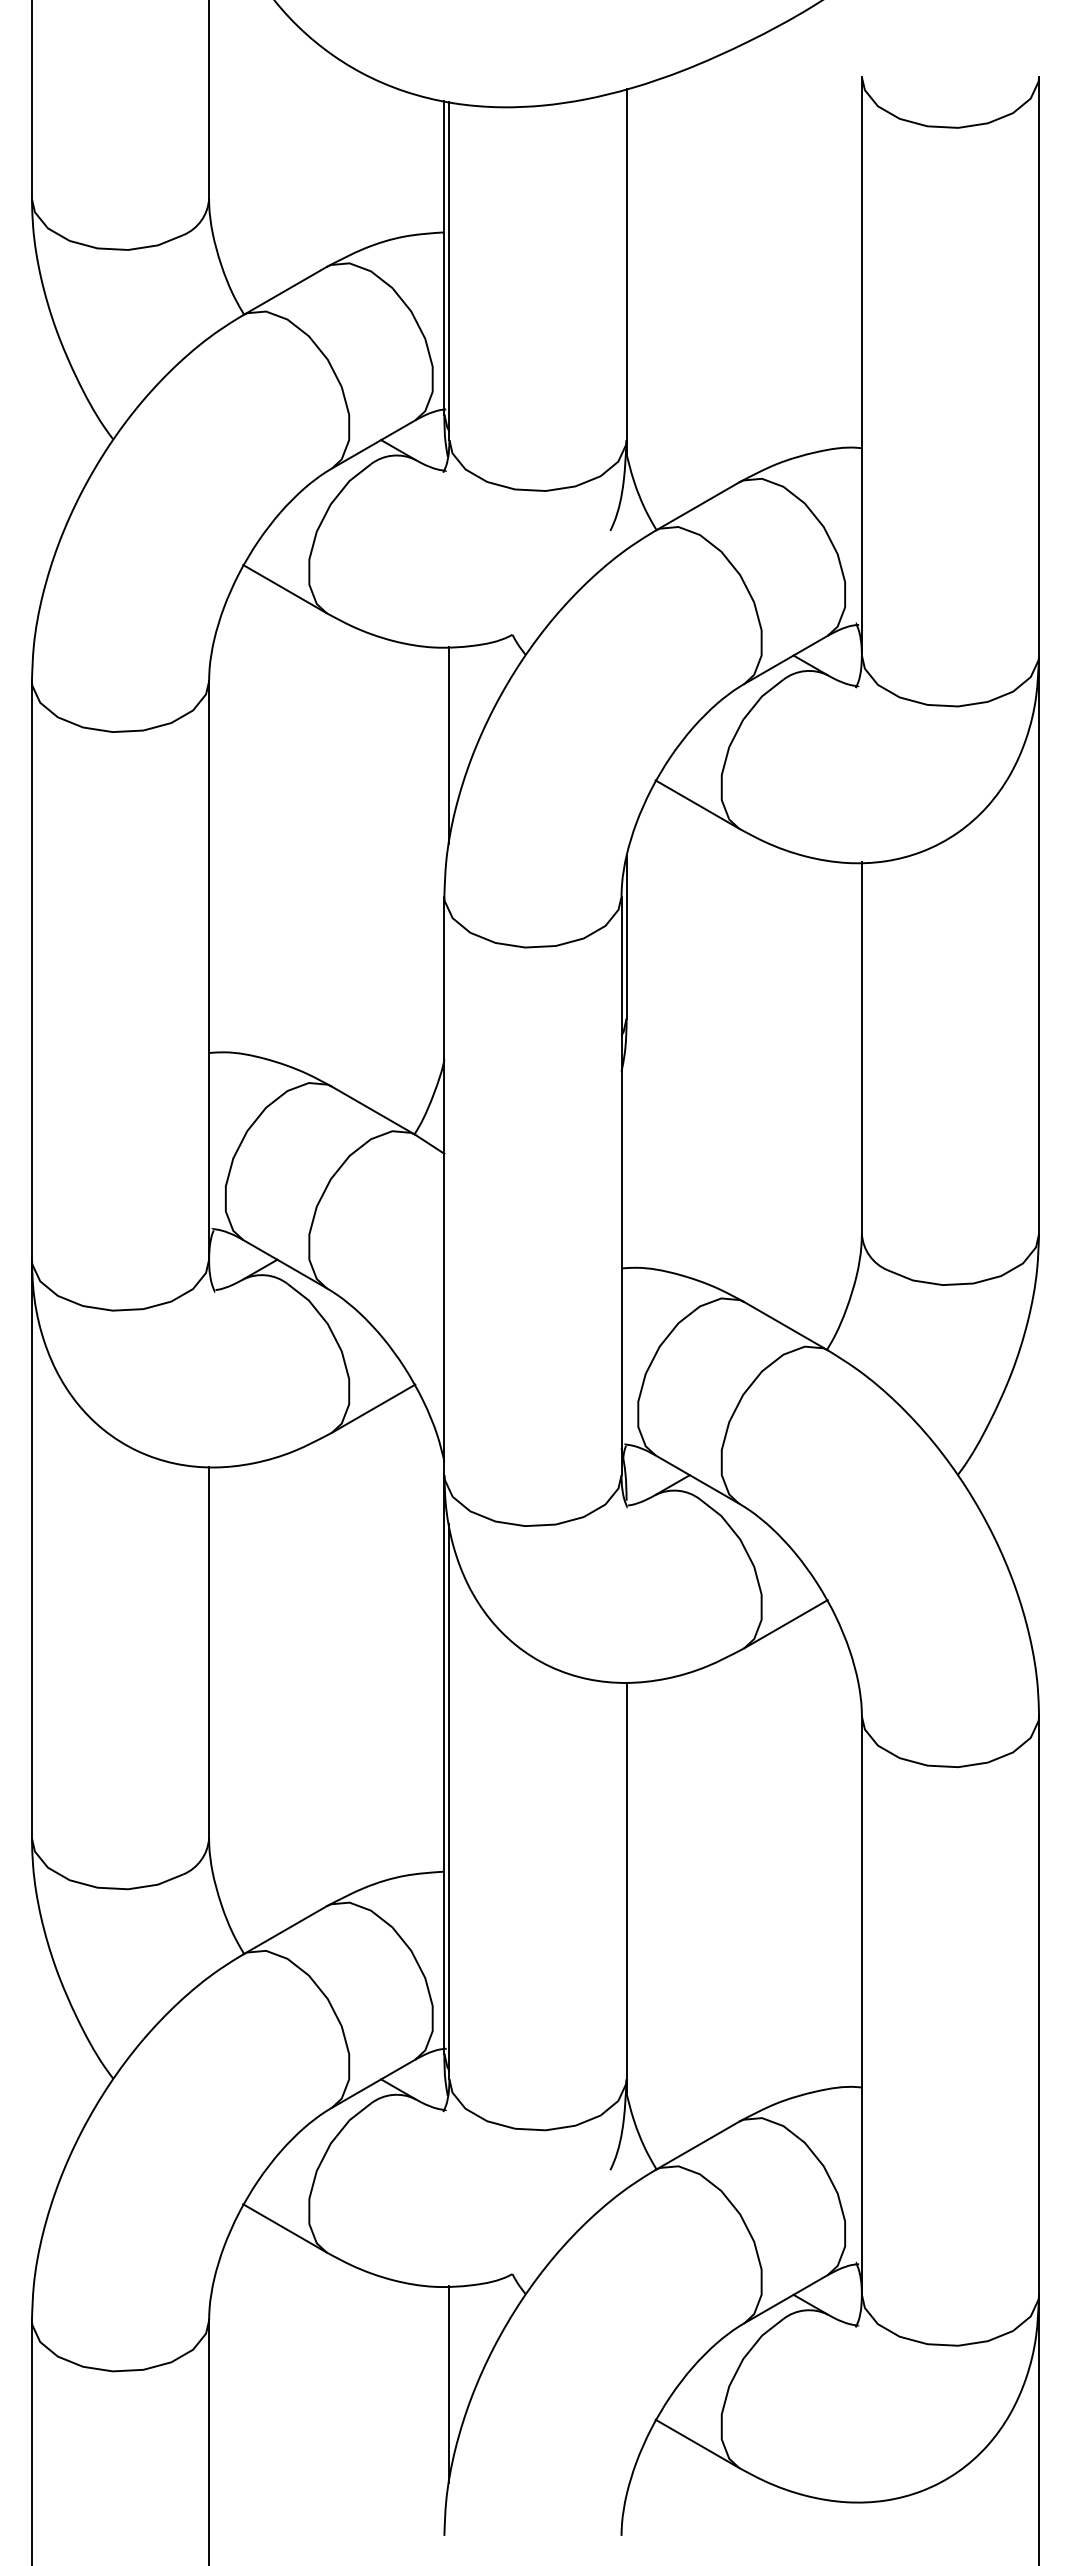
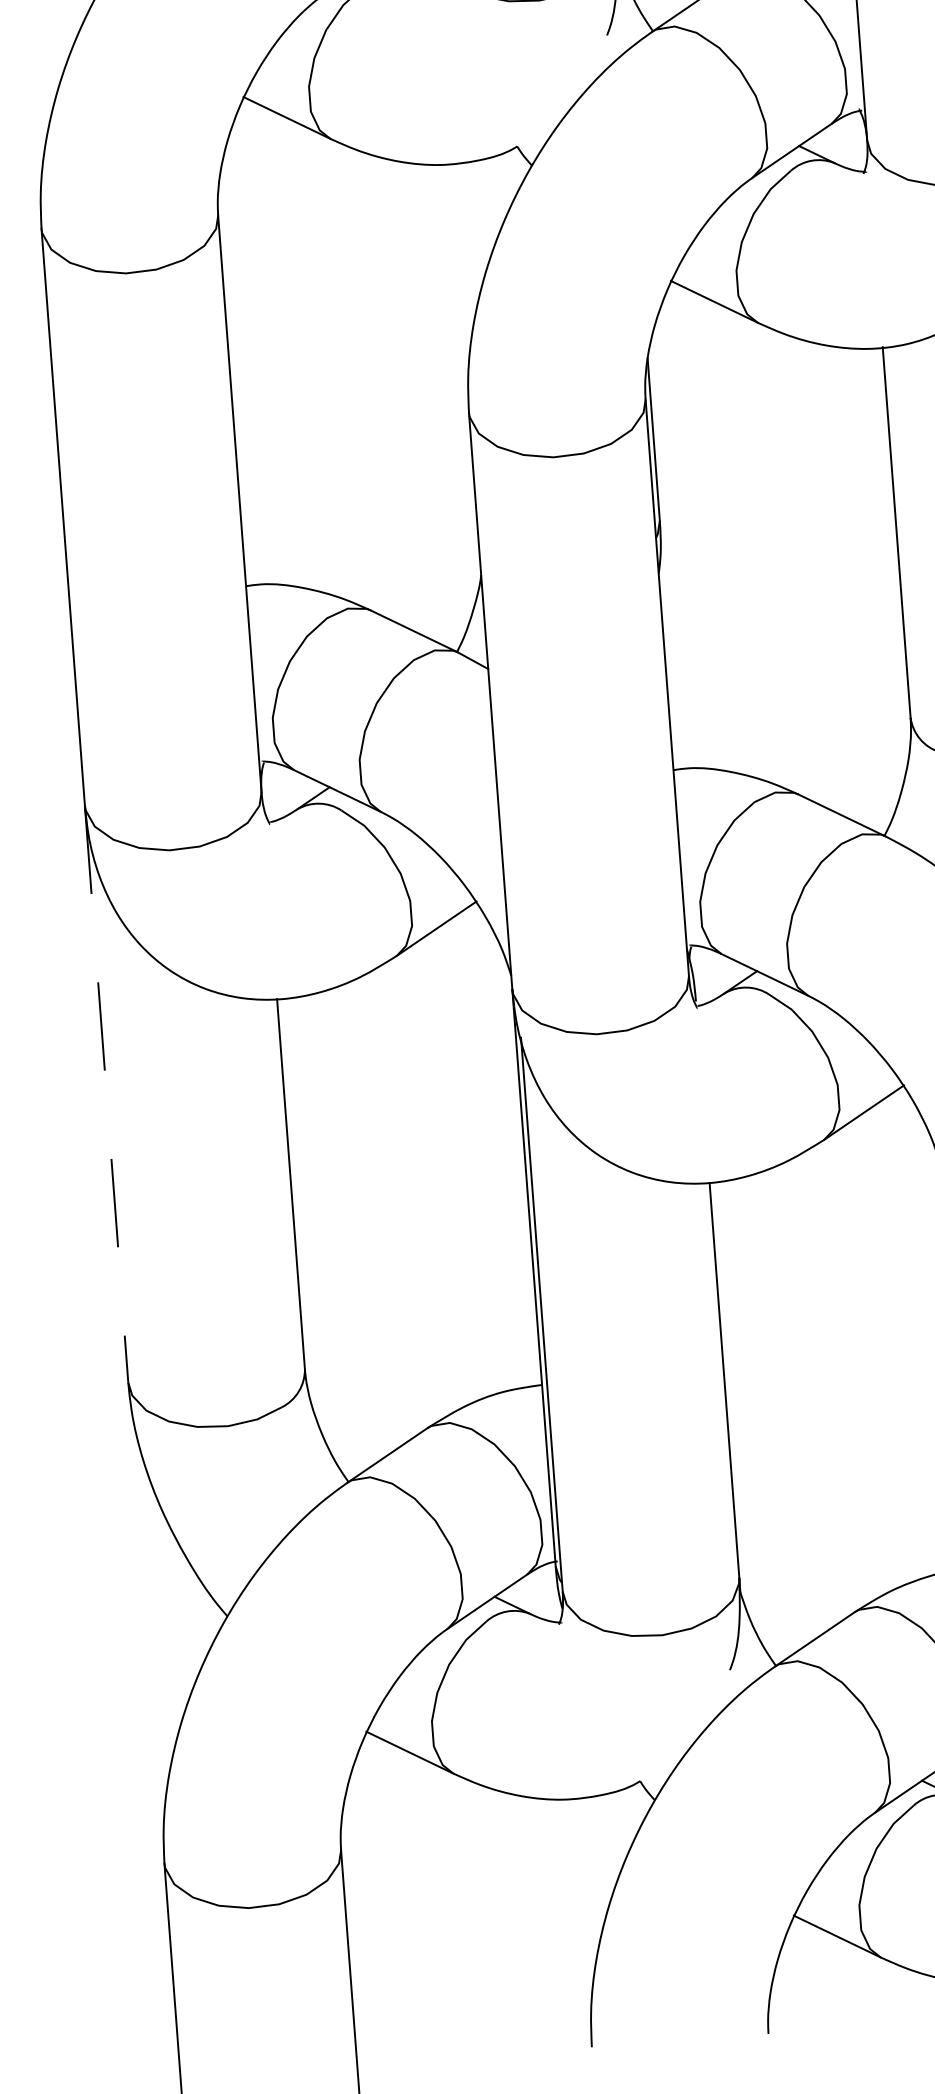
line: (449, 744) -> (462, 260), removed
line: (31, 1549) -> (106, 1094), solid -> dashed
line: (449, 2384) -> (585, 1895), removed

